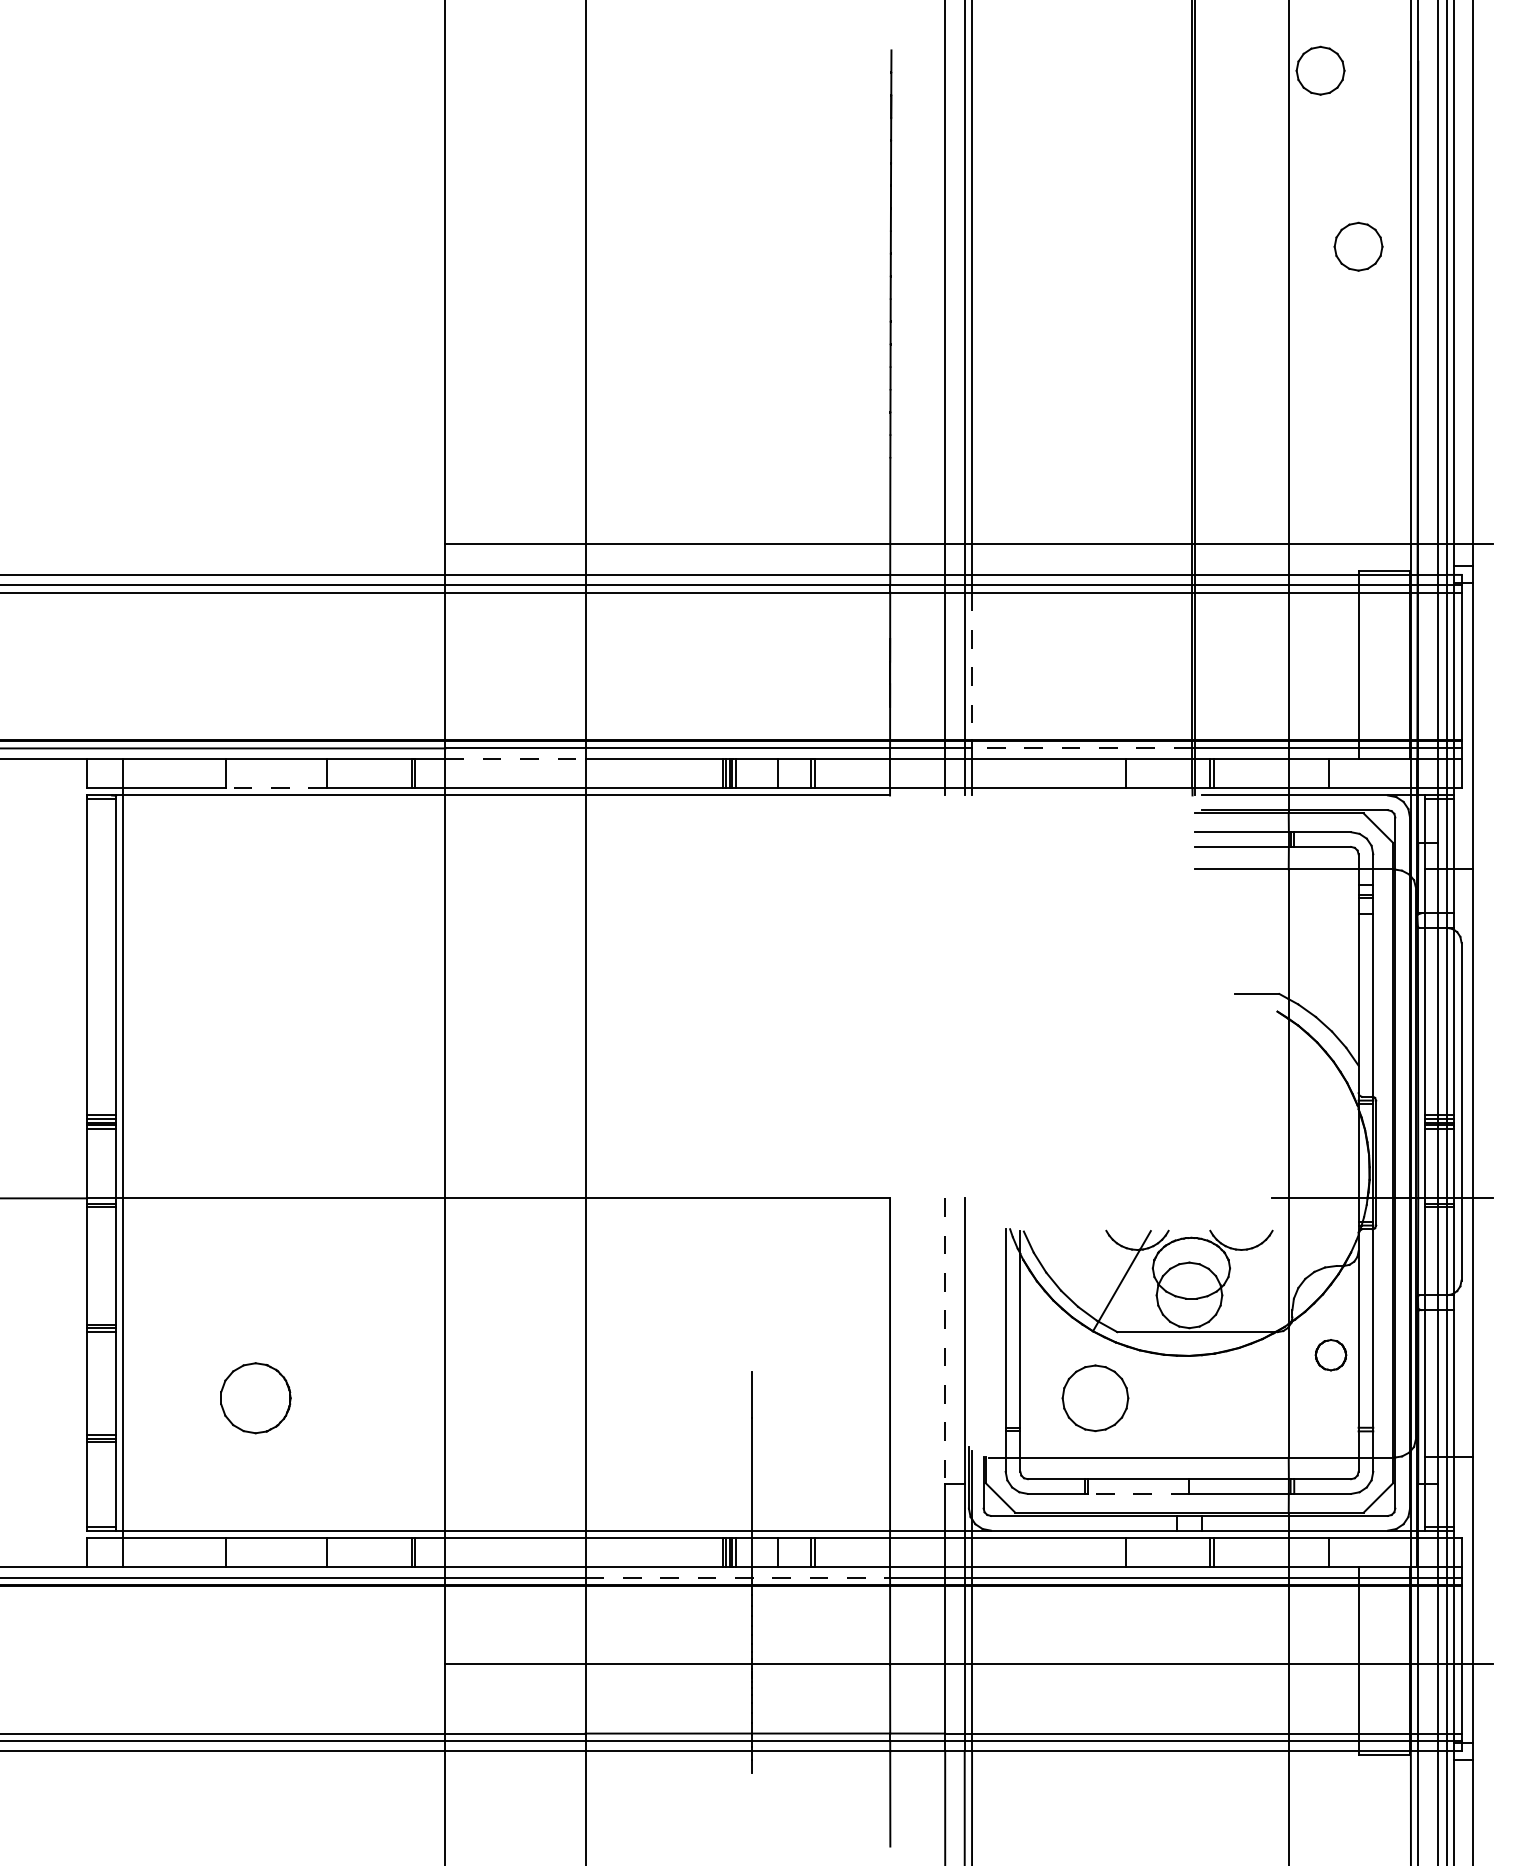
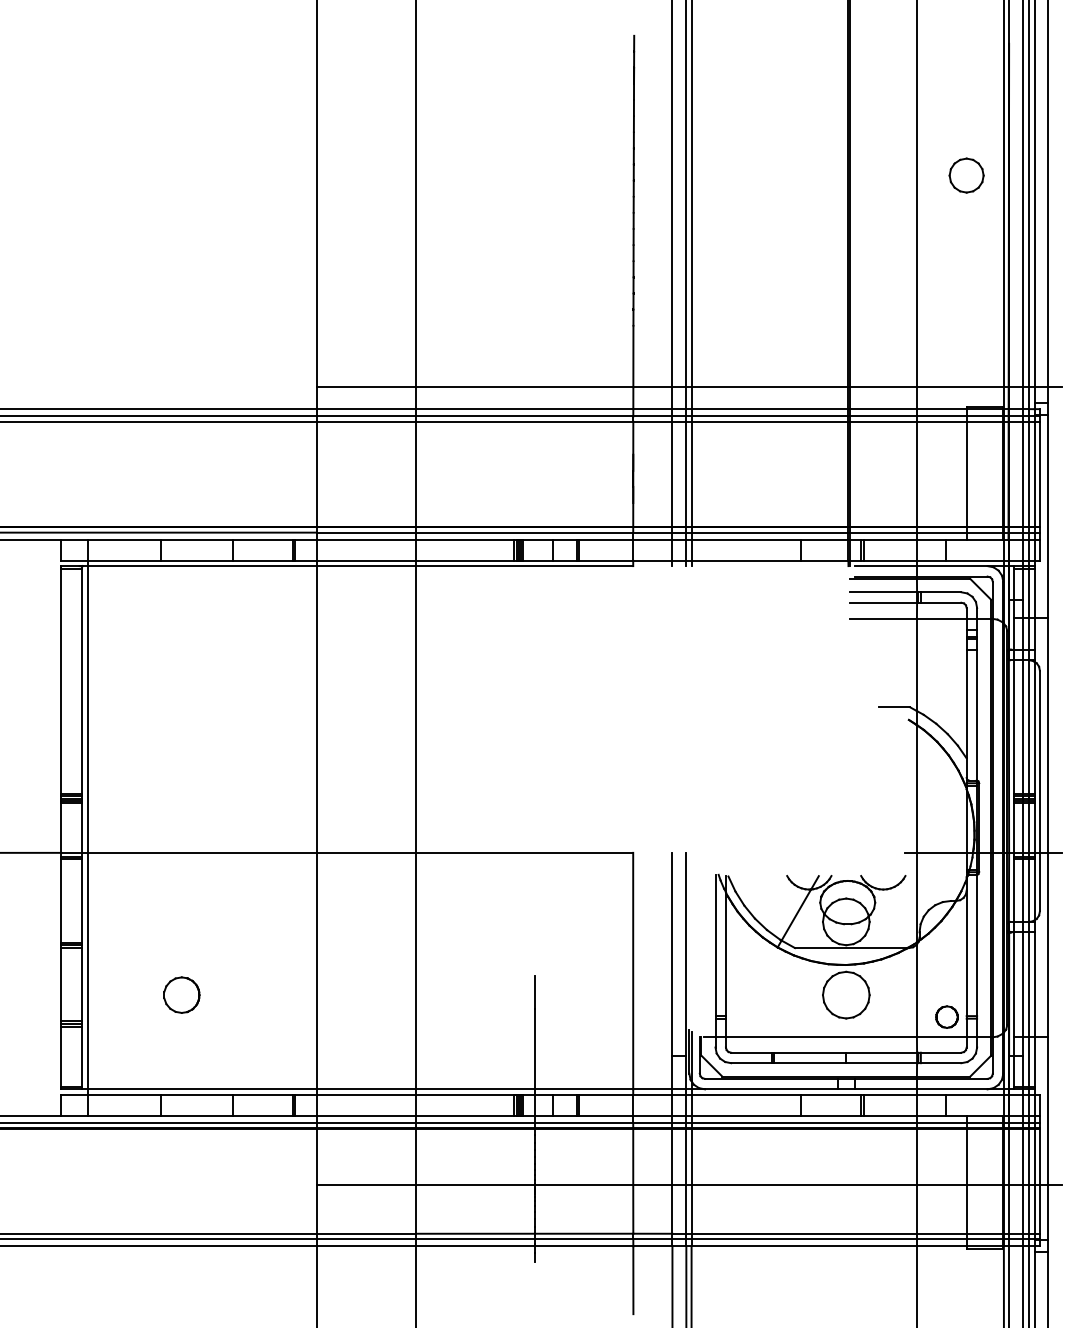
part: (1320, 70) -> (939, 50), removed
line: (972, 666) -> (691, 474), dashed -> solid
line: (1081, 748) -> (769, 532), dashed -> solid
line: (515, 758) -> (366, 539), dashed -> solid
line: (276, 788) -> (196, 561), dashed -> solid
line: (945, 1341) -> (672, 954), dashed -> solid
part: (1330, 1355) -> (946, 1017), moved
part: (255, 1398) -> (181, 995), size x0.71
part: (1095, 1398) -> (846, 995), moved
line: (1138, 1493) -> (810, 1062), dashed -> solid
line: (738, 1577) -> (525, 1122), dashed -> solid

